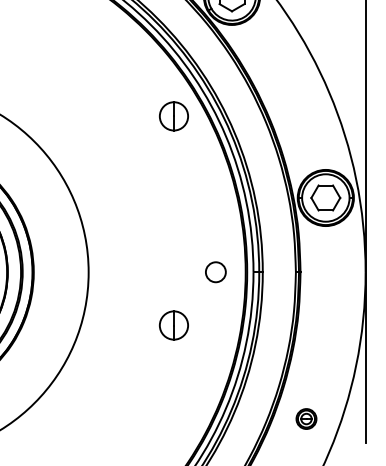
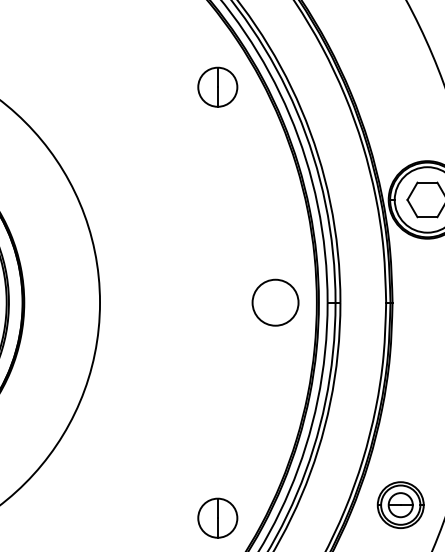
circle: (215, 271) -> (275, 301), size x1.67
part: (173, 325) -> (217, 518), moved
part: (306, 418) -> (400, 504), size x1.67

